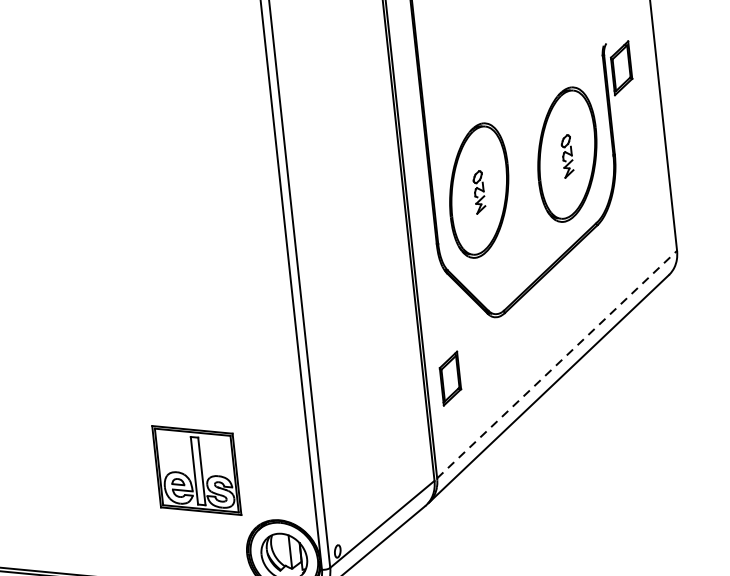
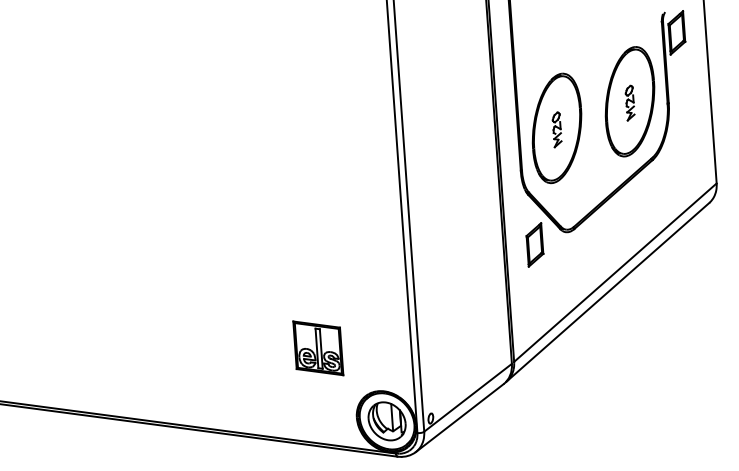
line: (557, 364) -> (615, 272), dashed -> solid
part: (449, 378) -> (534, 244), moved
part: (197, 470) -> (318, 348), size x0.71

